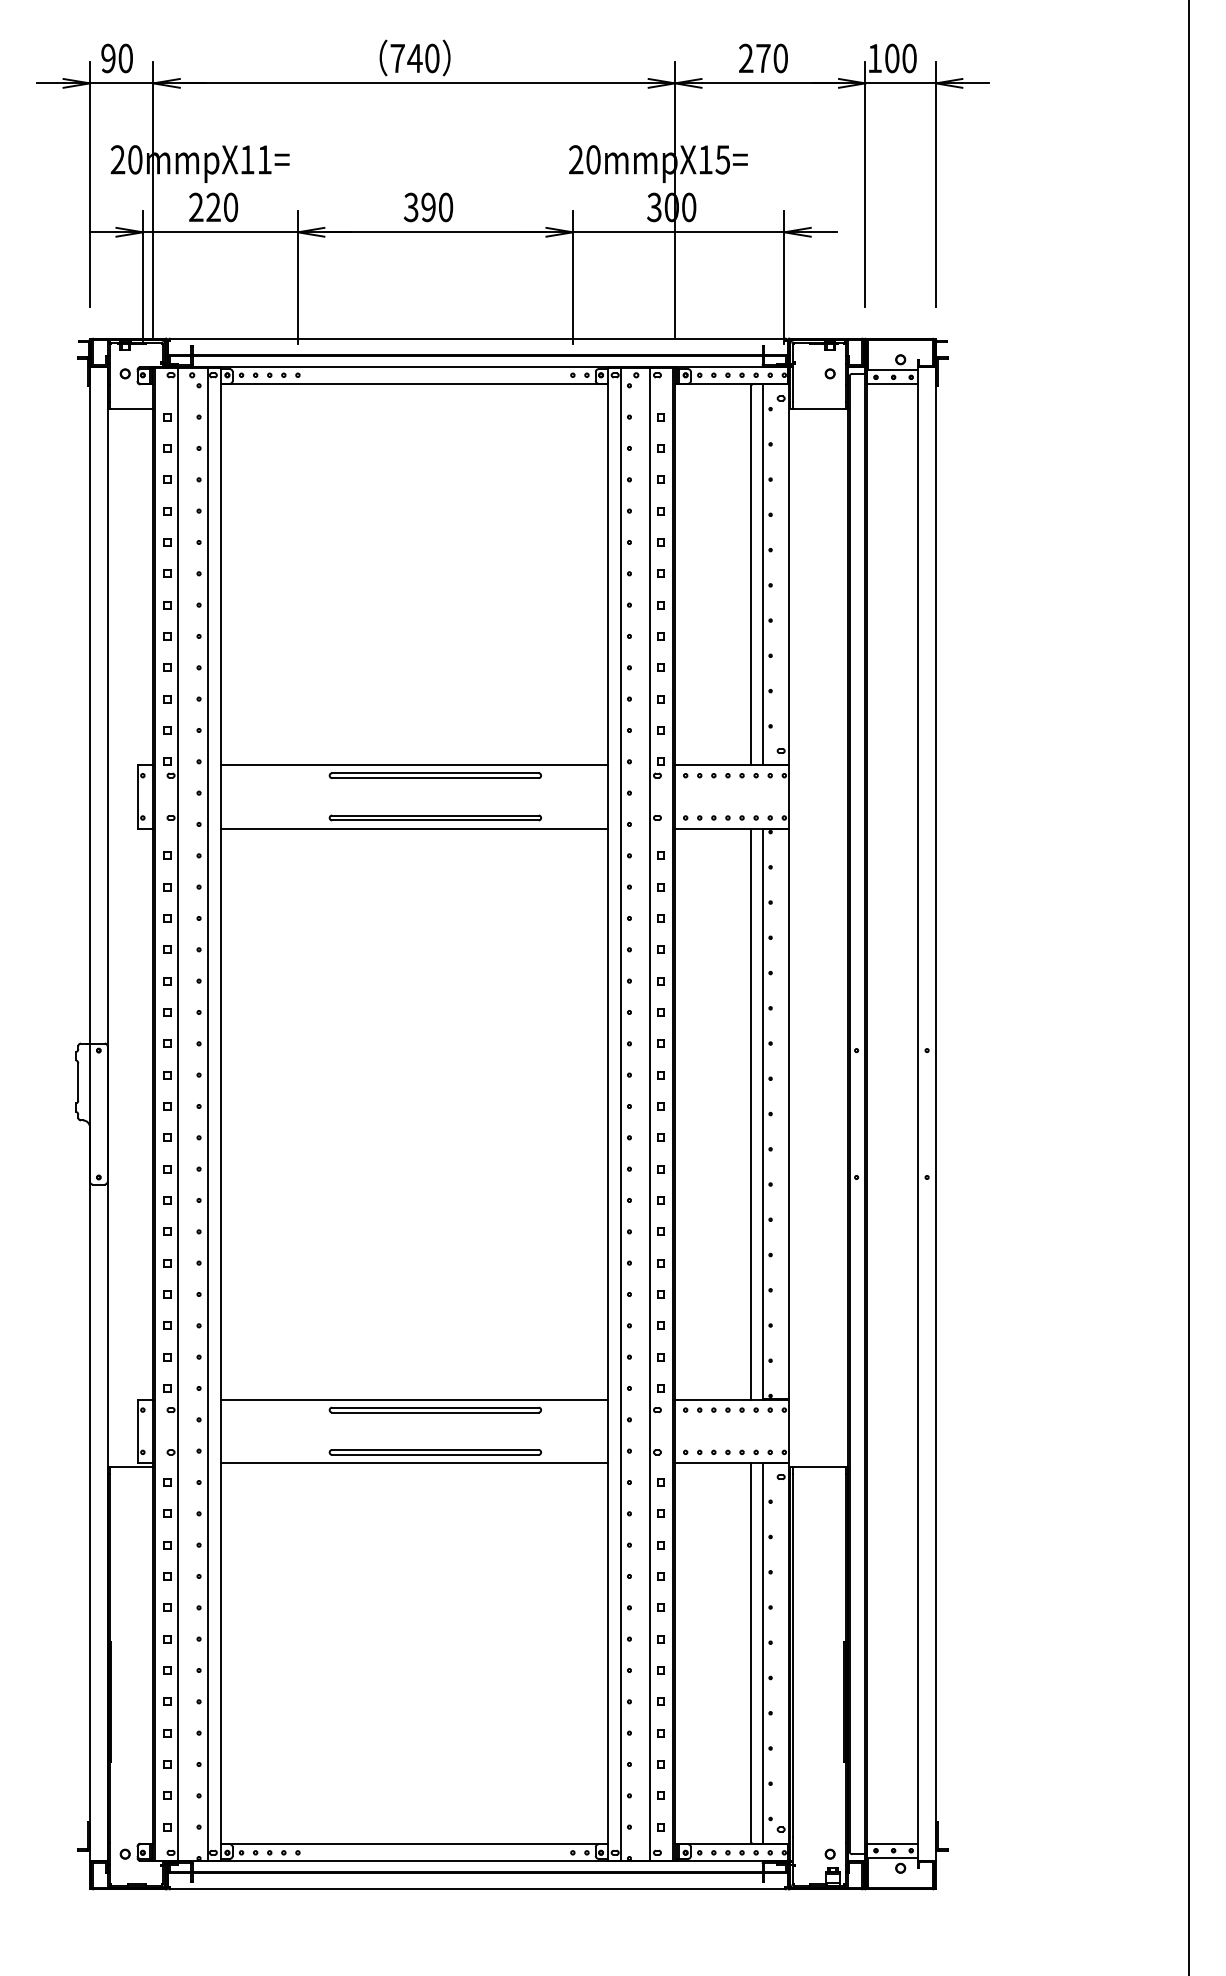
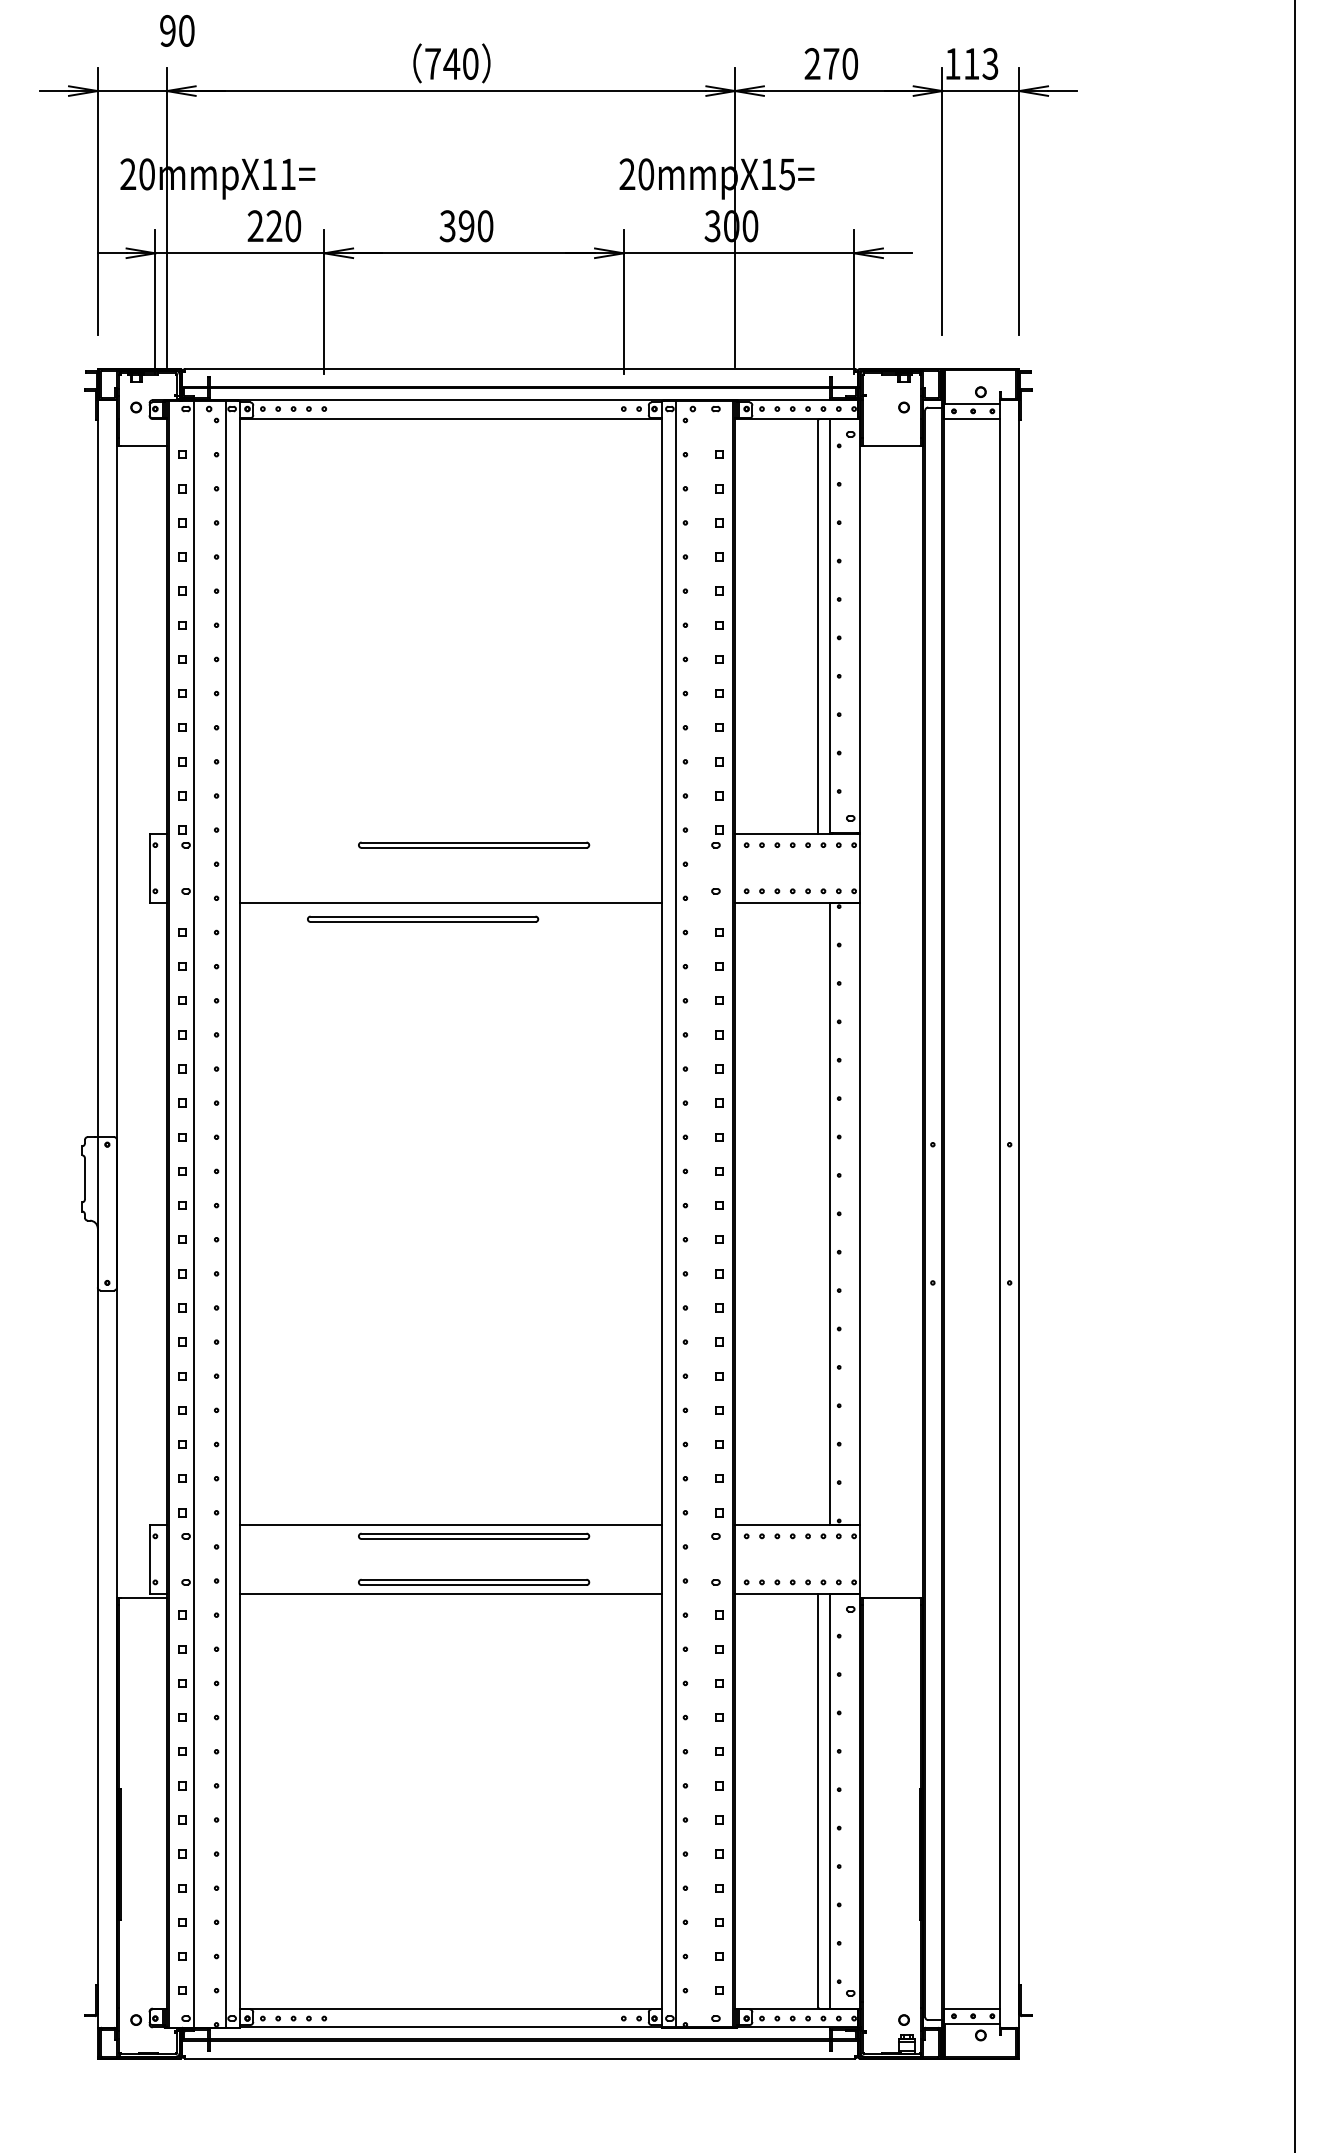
text: (117, 58) -> (177, 30), moved
text: (901, 58) -> (981, 63), 100 -> 113
text: (213, 207) -> (274, 226), moved
line: (413, 764) -> (450, 833), removed
part: (435, 817) -> (423, 918), moved
line: (751, 1113) -> (818, 1213), removed
line: (650, 1114) -> (708, 1214), removed

